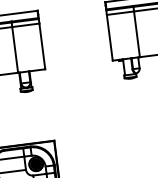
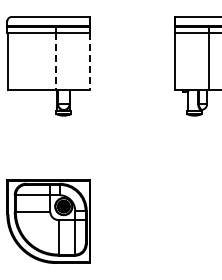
line: (42, 46) -> (90, 61), solid -> dashed
line: (14, 49) -> (55, 61), solid -> dashed

